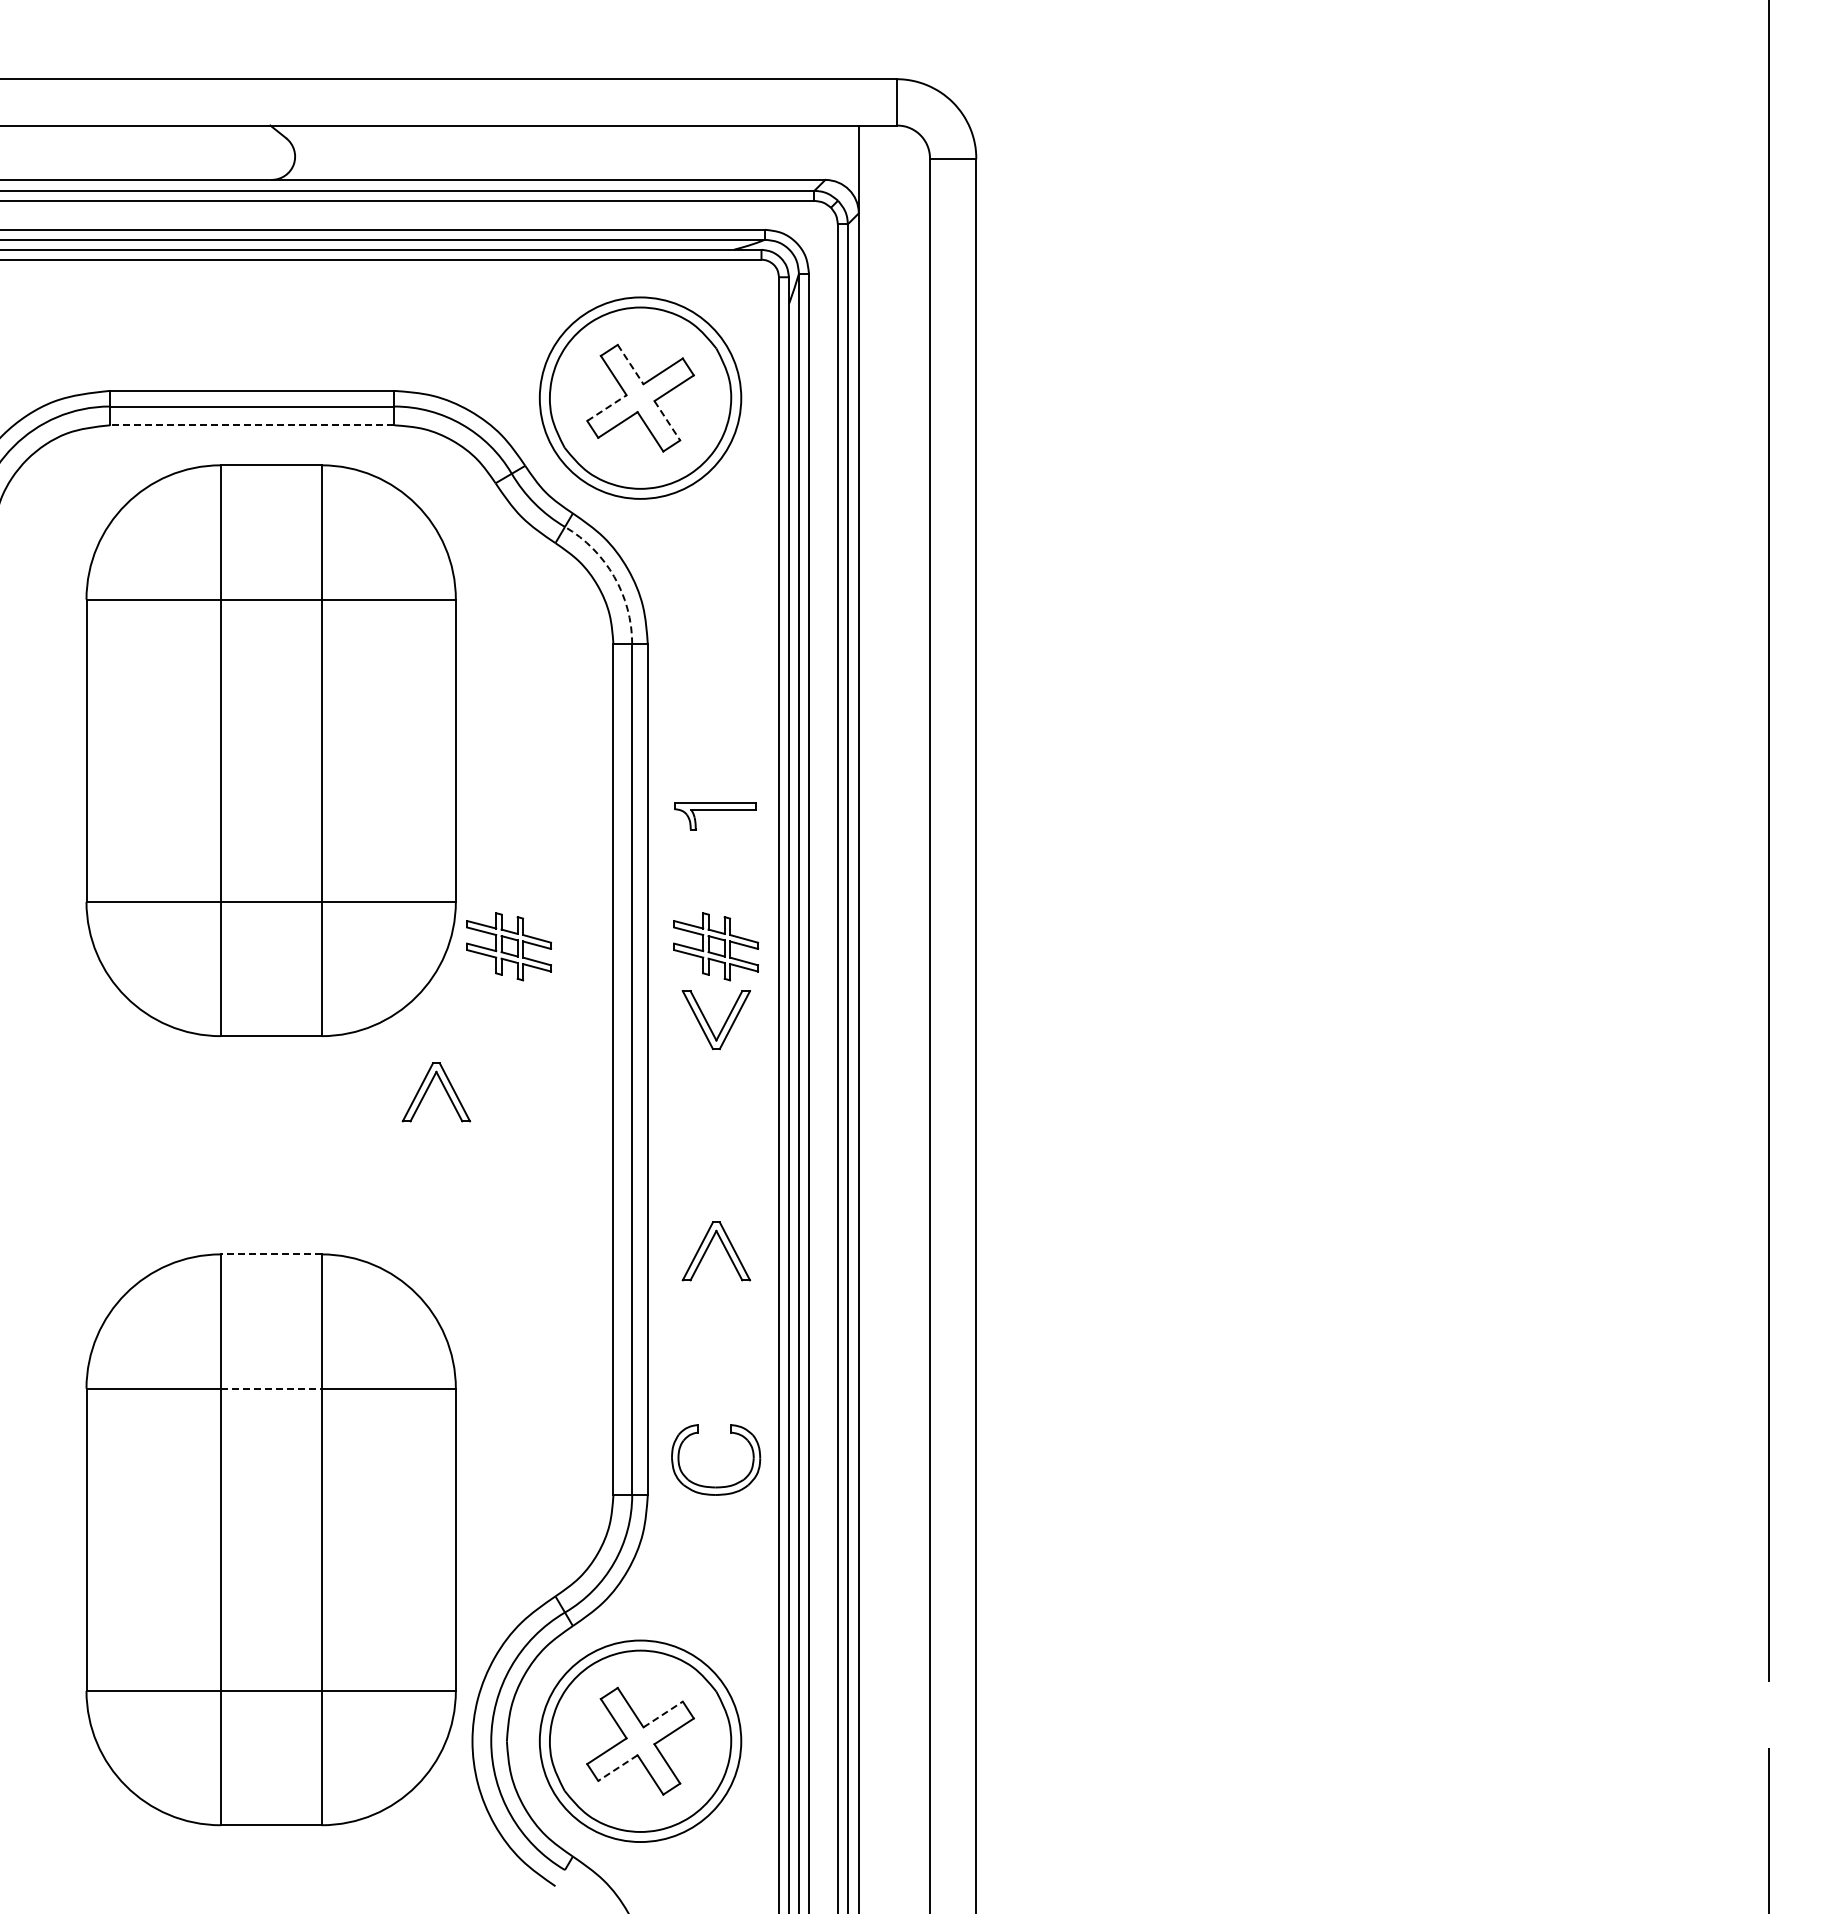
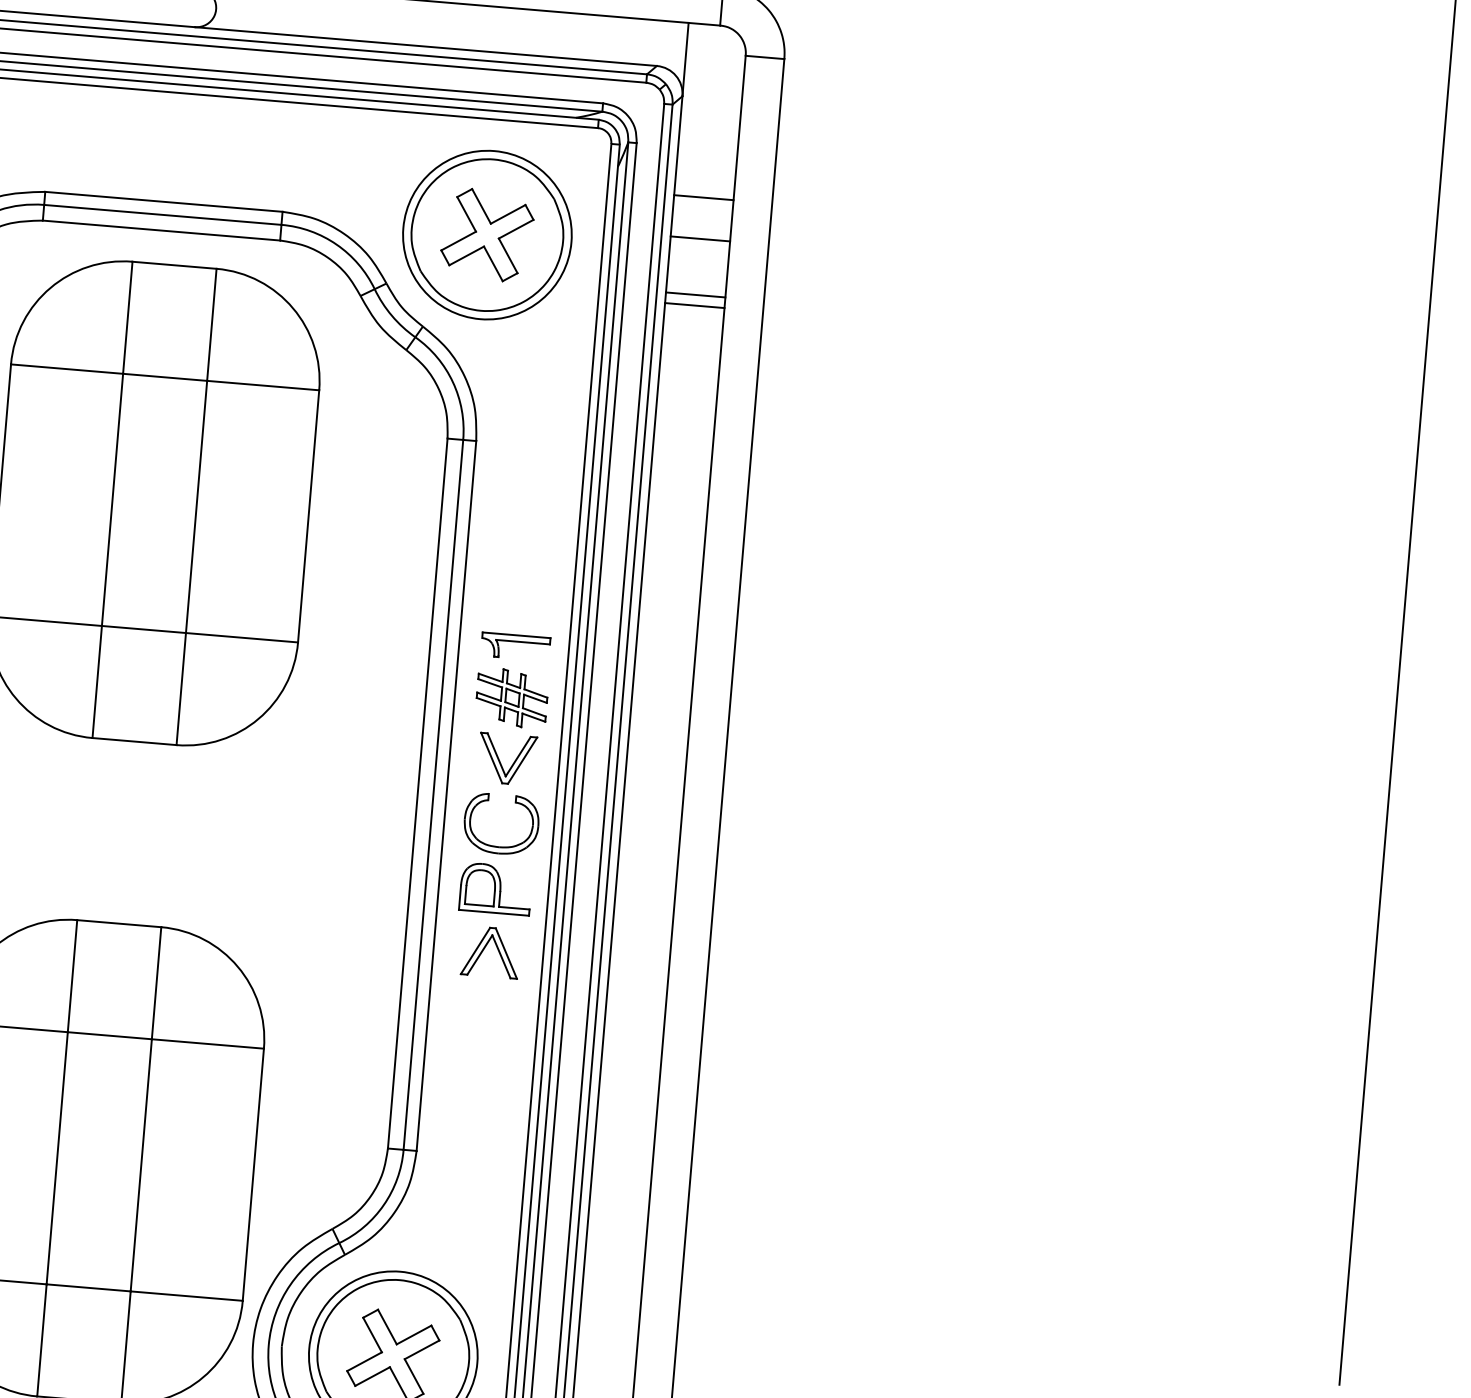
line: (894, 331) -> (703, 197), added
line: (630, 364) -> (481, 206), dashed -> solid
line: (894, 381) -> (700, 239), added
line: (606, 408) -> (458, 241), dashed -> solid
line: (667, 420) -> (508, 255), dashed -> solid
line: (251, 425) -> (160, 230), dashed -> solid
line: (894, 448) -> (695, 294), added
line: (894, 461) -> (694, 305), added
arc: (614, 576) -> (453, 382), dashed -> solid
part: (715, 816) -> (515, 646), moved
part: (509, 946) -> (339, 683), removed
part: (428, 1089) -> (262, 797), removed
part: (715, 1175) -> (495, 888), added
line: (270, 1254) -> (118, 923), dashed -> solid
line: (271, 1388) -> (110, 1035), dashed -> solid
part: (716, 1486) -> (499, 846), moved
line: (663, 1714) -> (414, 1335), dashed -> solid
line: (617, 1768) -> (372, 1376), dashed -> solid

